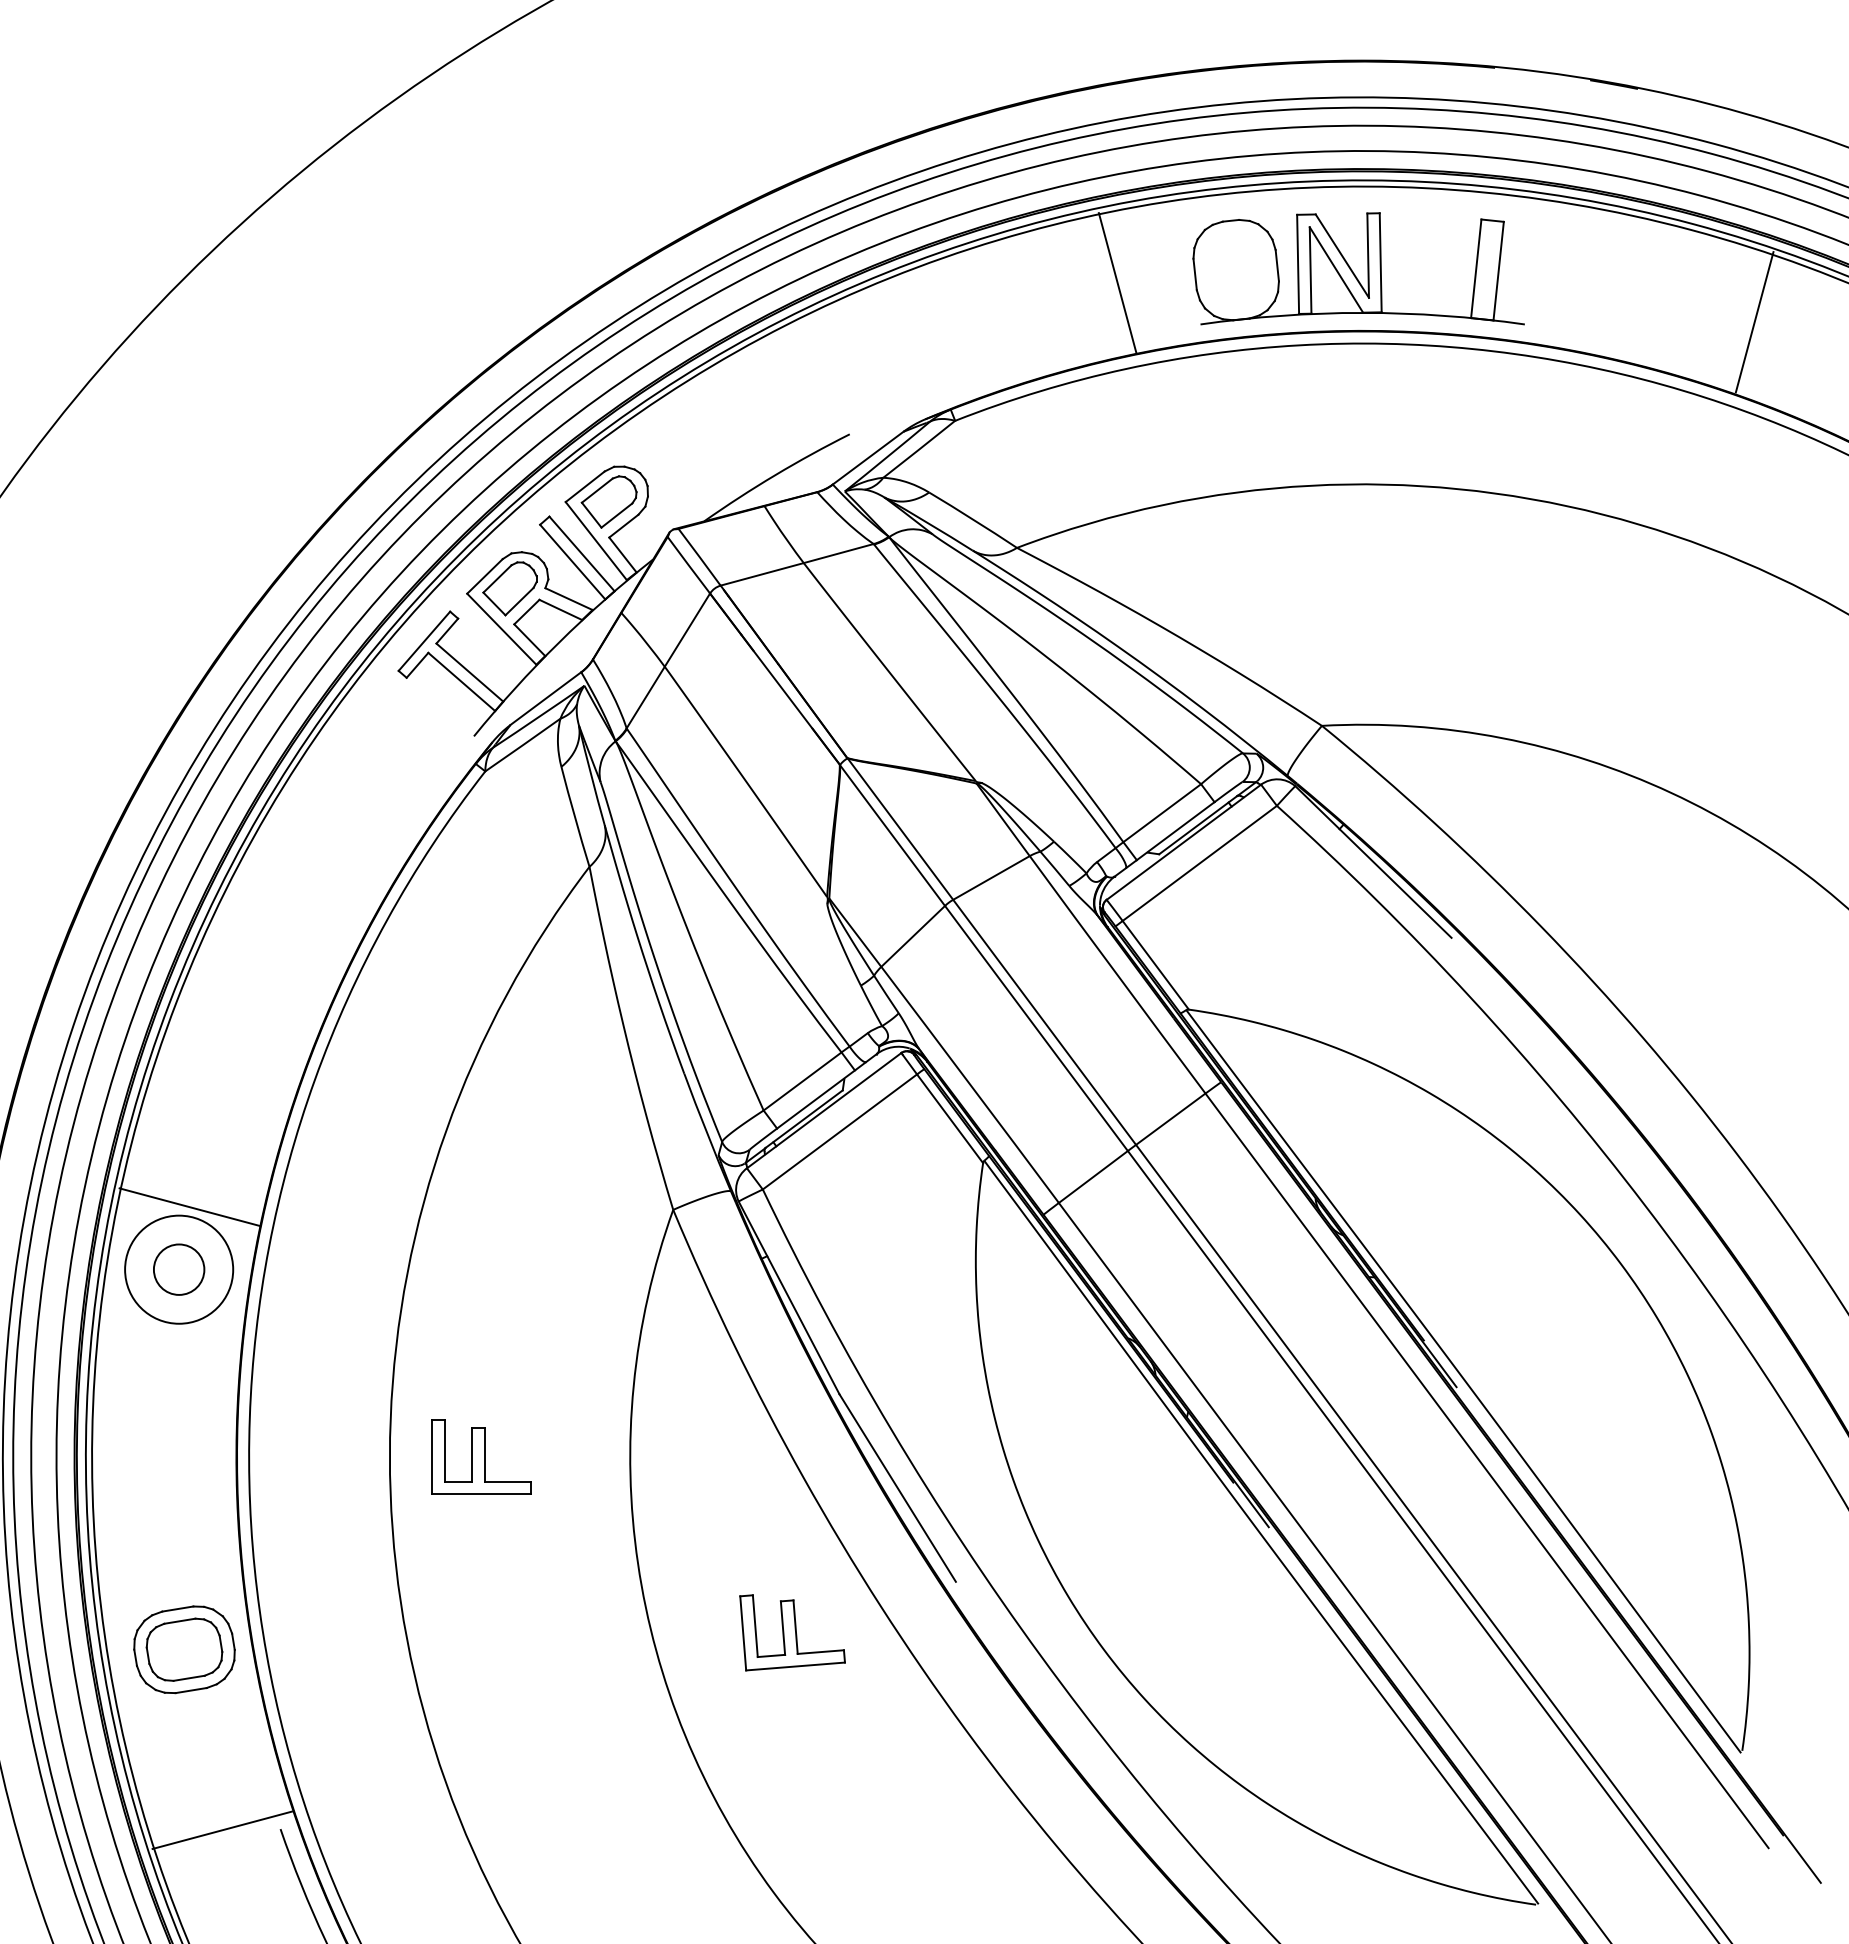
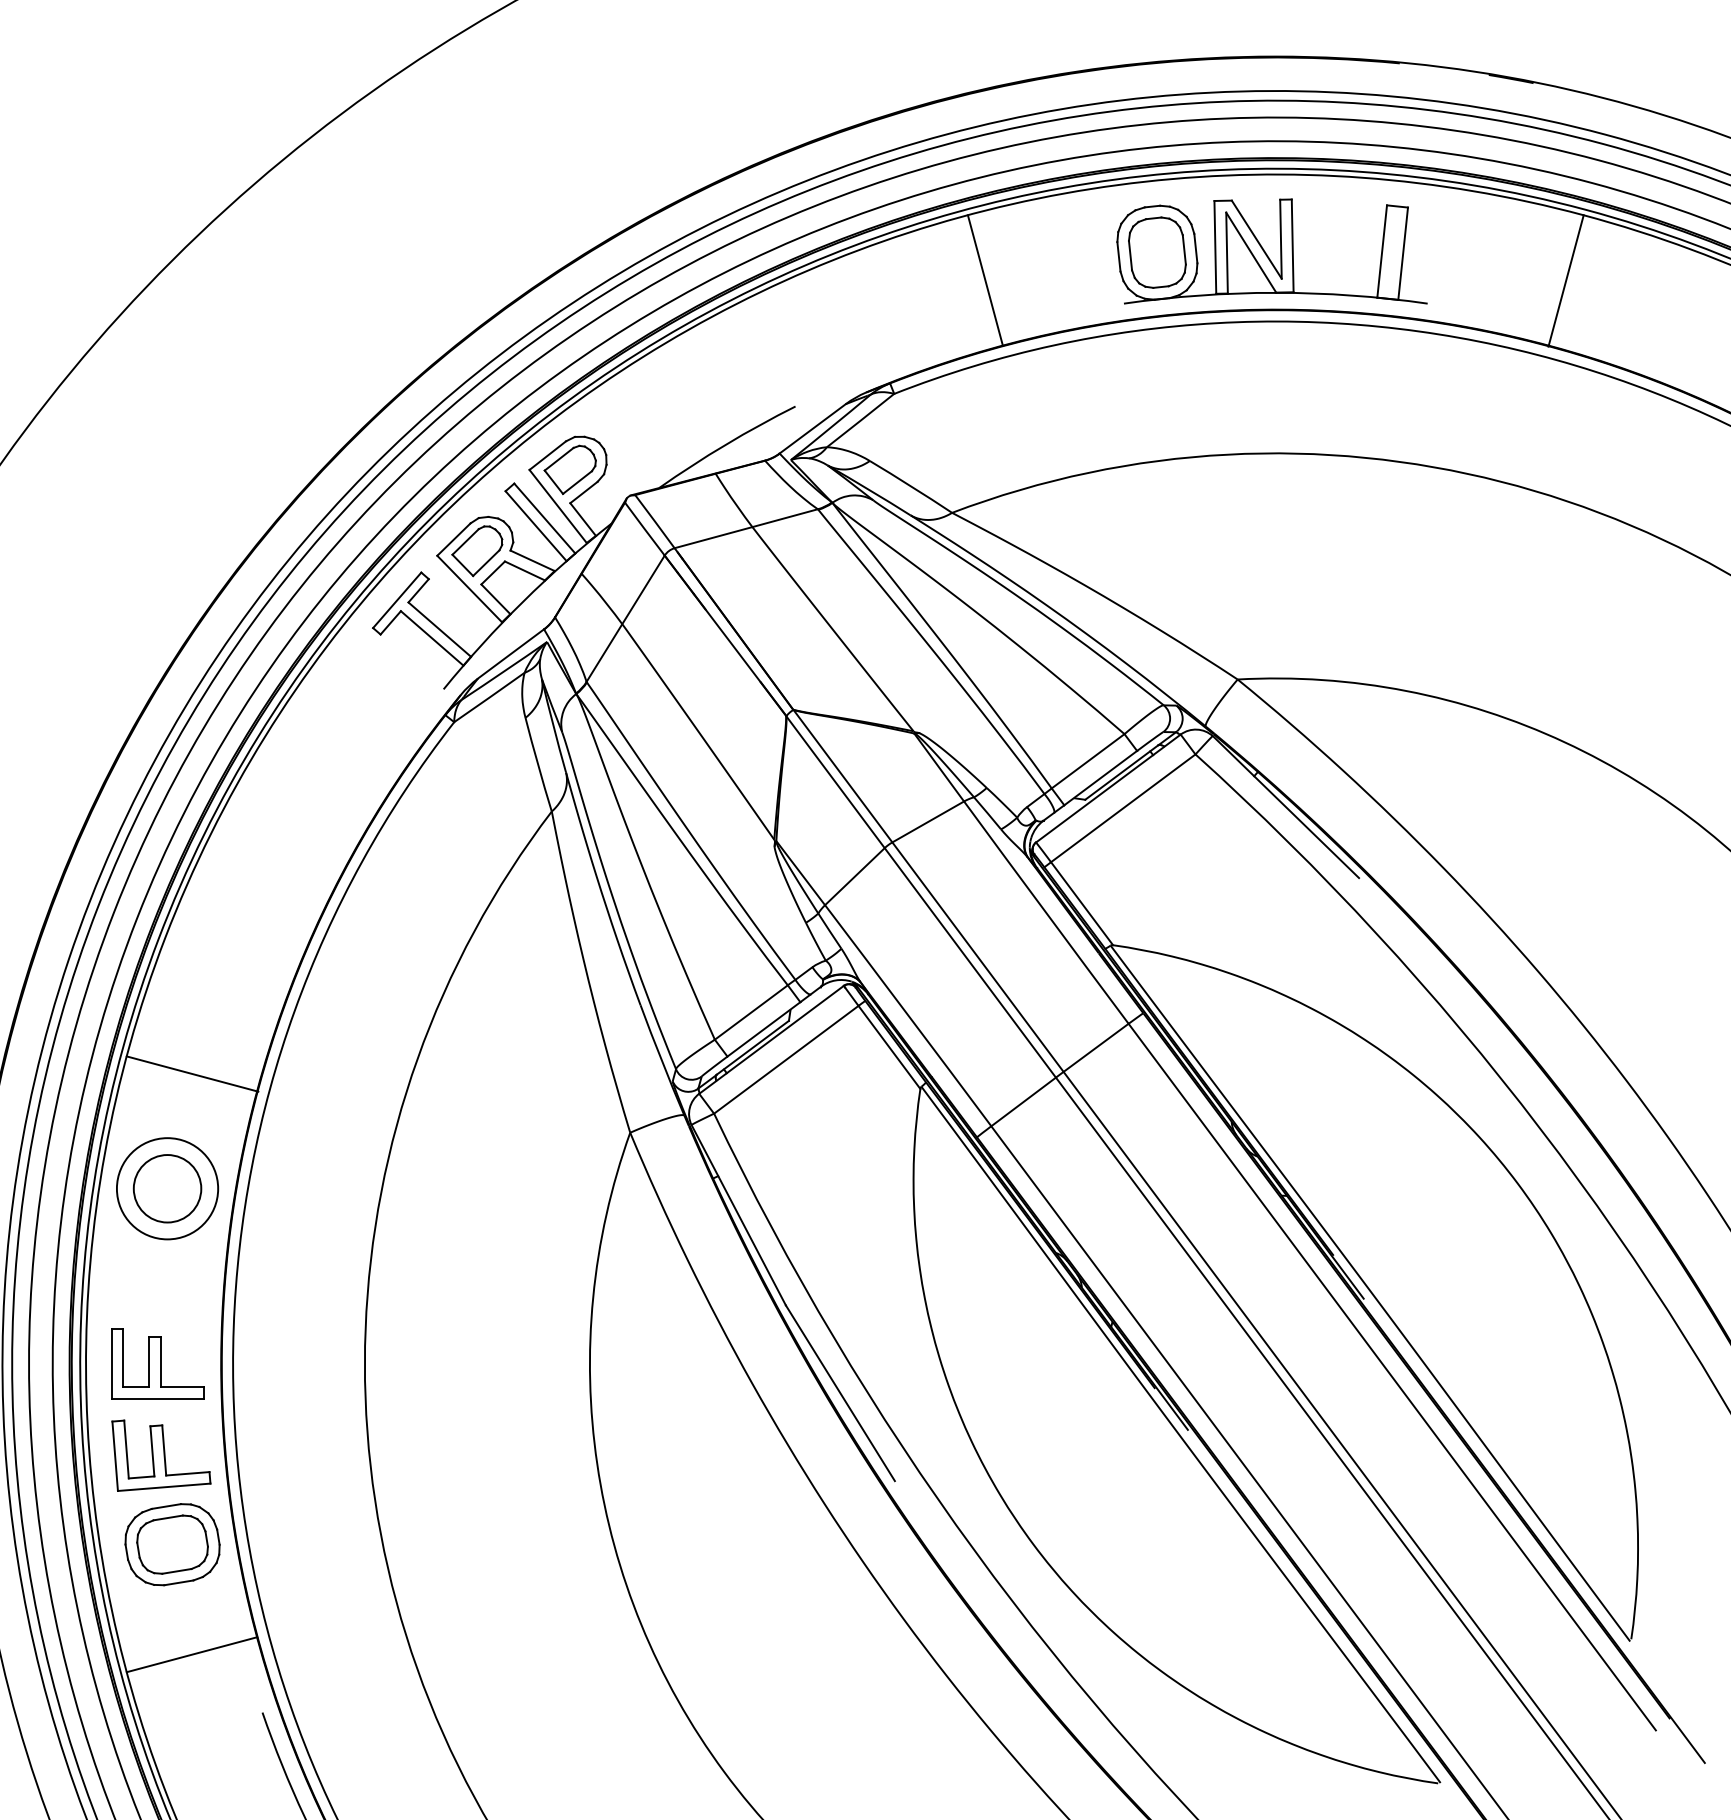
part: (1235, 269) -> (1156, 252), added
line: (1117, 282) -> (985, 280), moved
line: (1754, 322) -> (1565, 281), moved
line: (189, 1207) -> (192, 1074), moved
circle: (179, 1269) -> (167, 1188), size x1.43
part: (481, 1456) -> (157, 1363), moved
part: (792, 1632) -> (161, 1455), moved
line: (221, 1829) -> (191, 1653), moved

